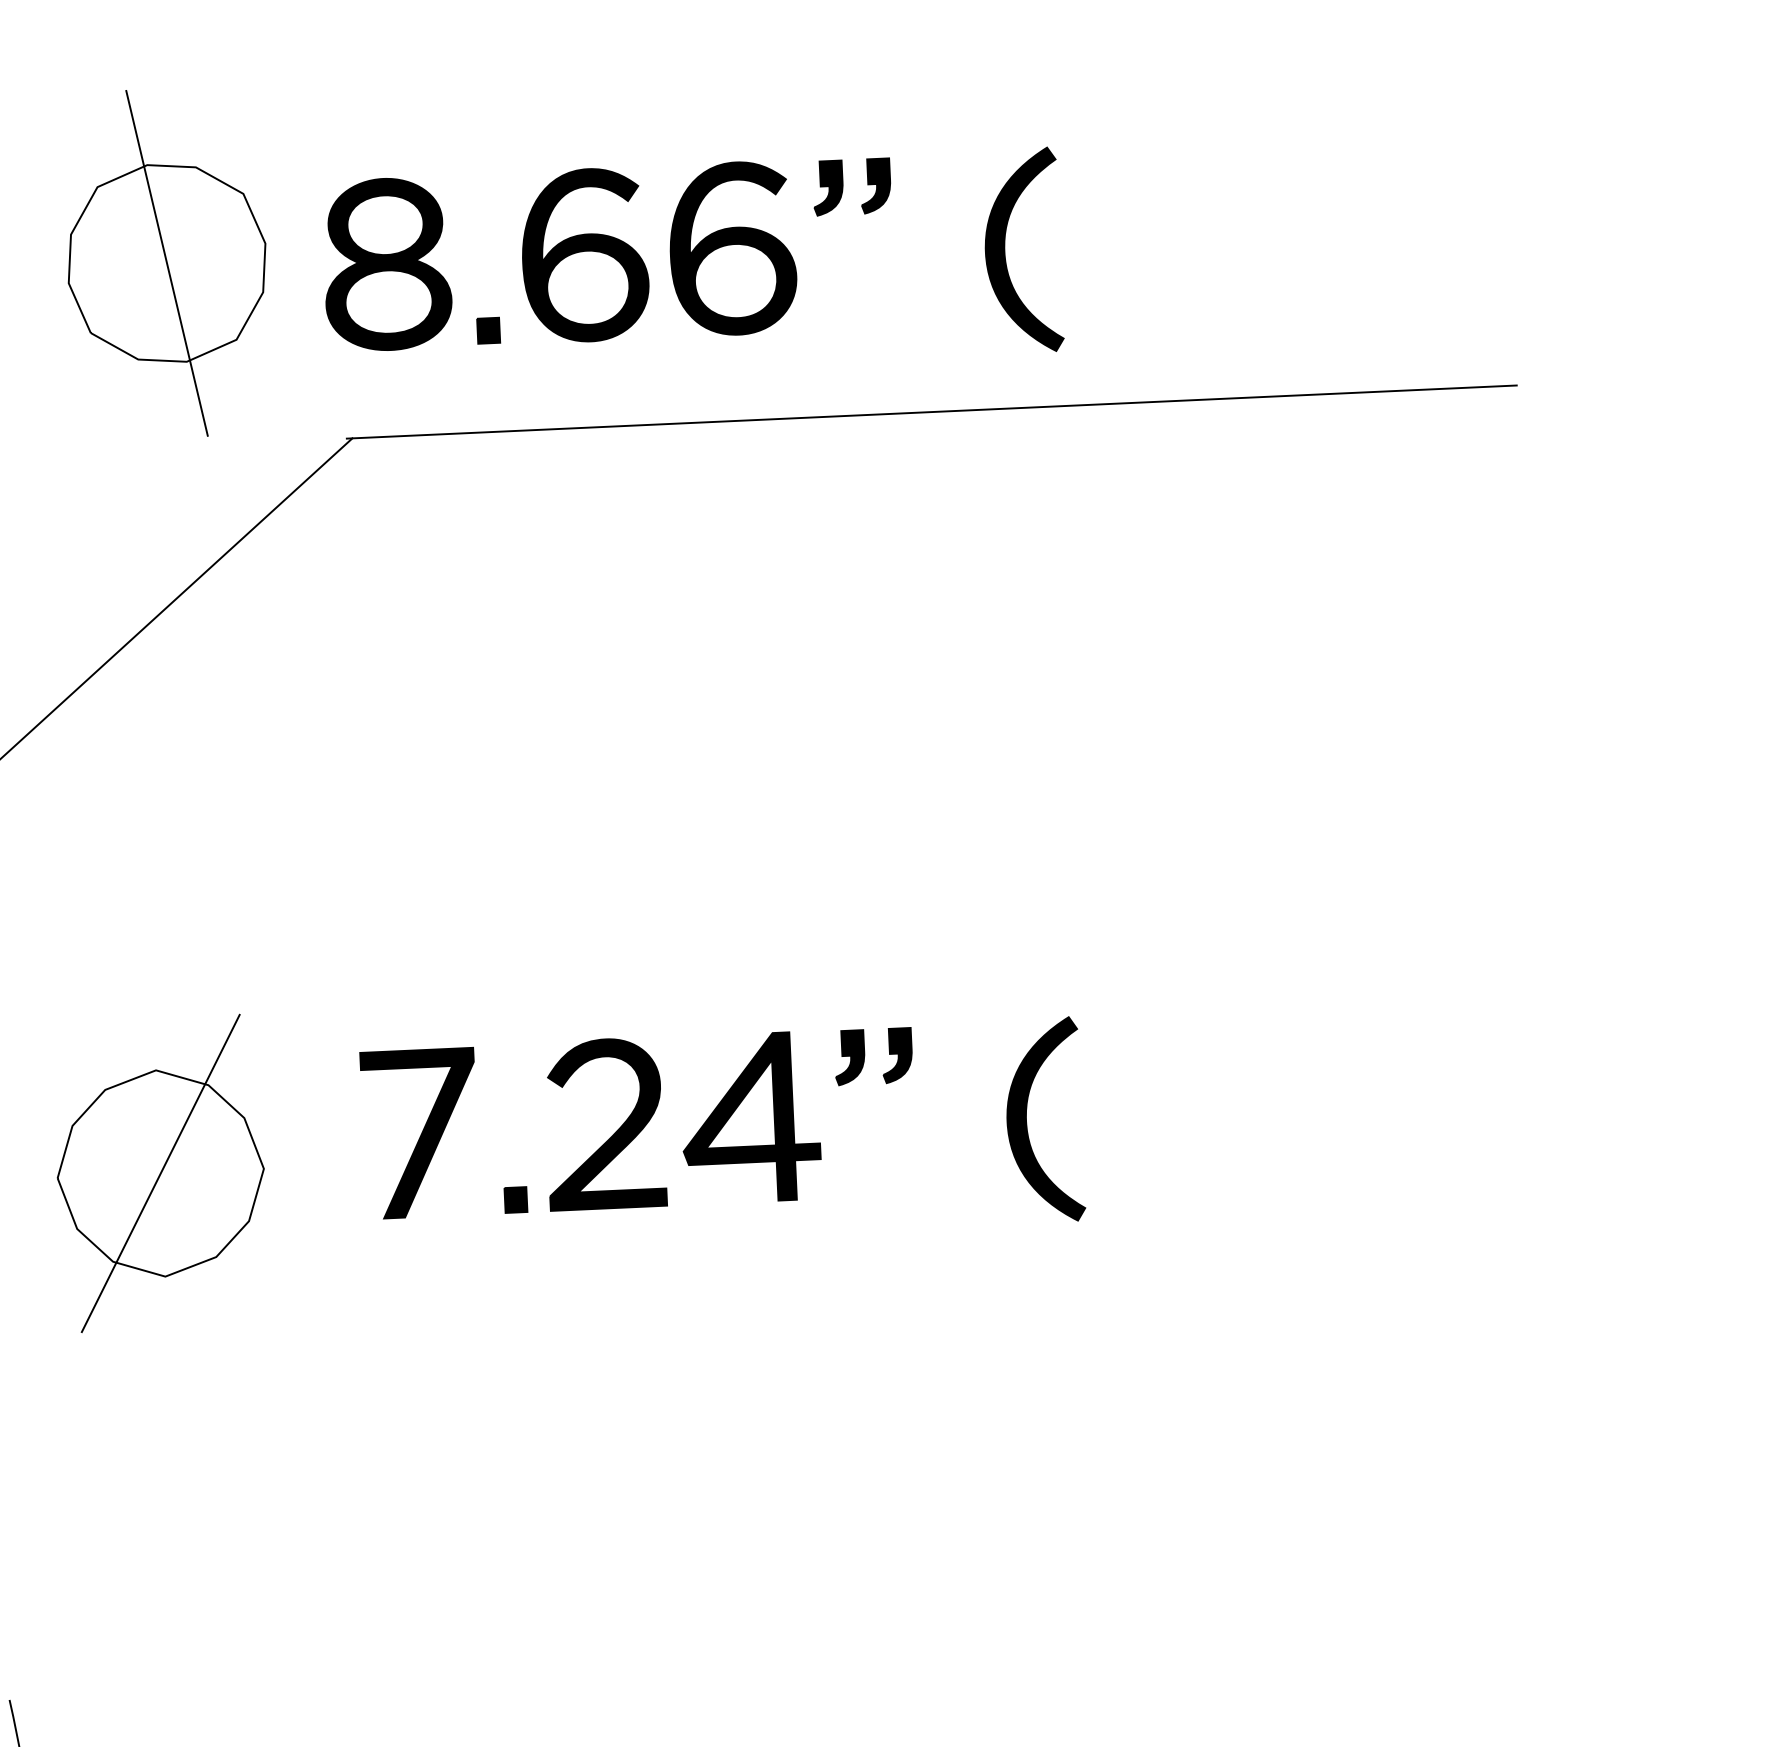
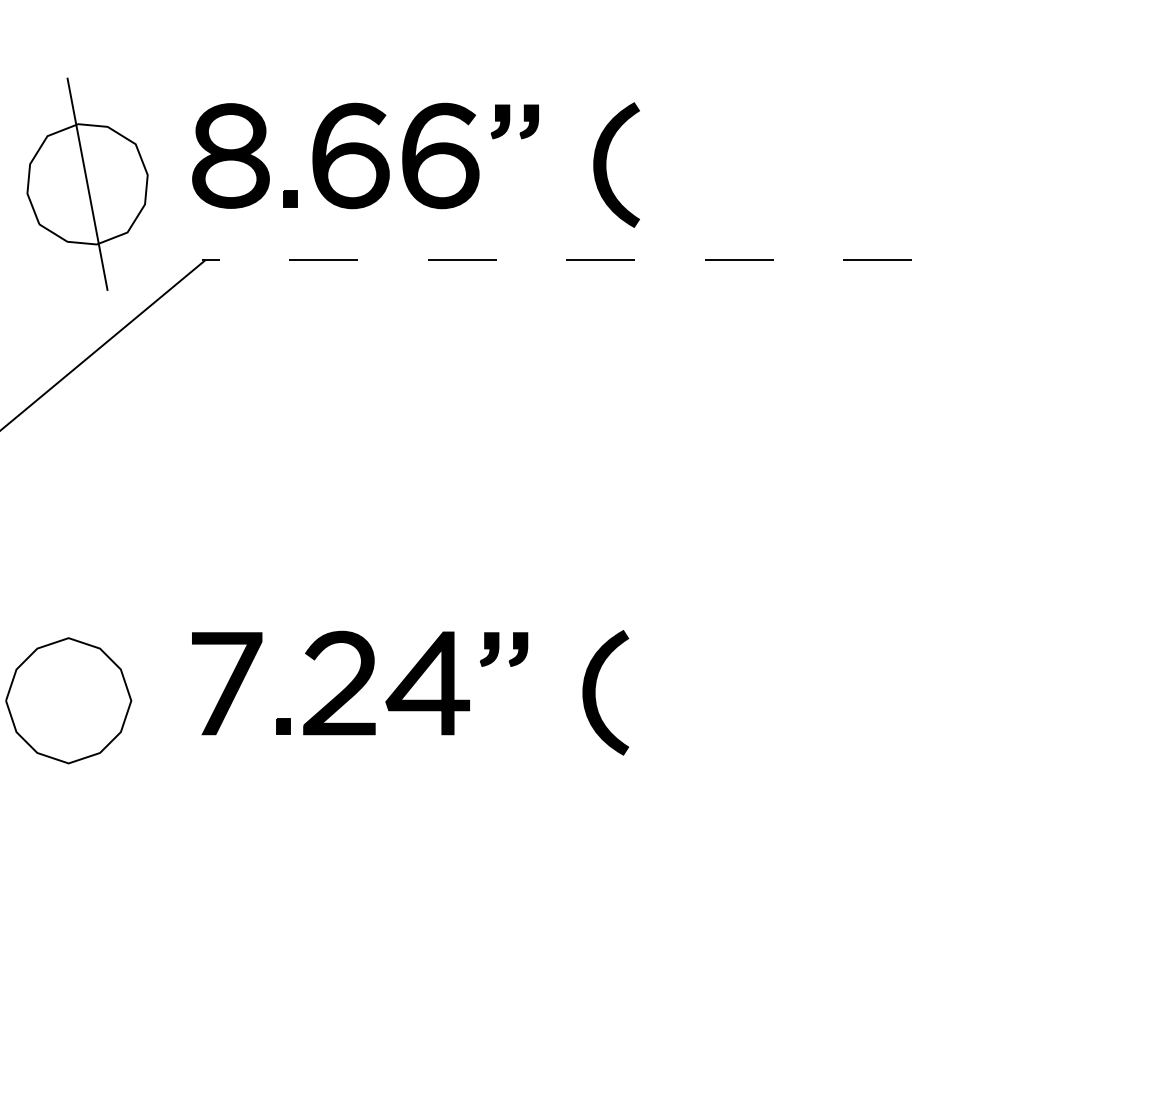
part: (166, 262) -> (87, 183), moved
line: (930, 412) -> (556, 260), solid -> dashed
line: (160, 1173) -> (68, 700), removed

